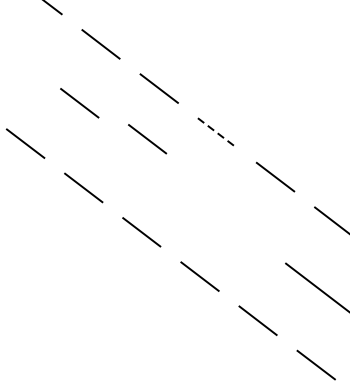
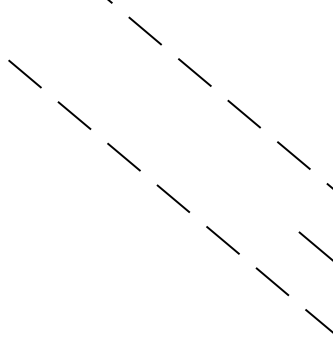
line: (79, 102) -> (123, 81), removed
line: (217, 133) -> (244, 114), dashed -> solid
line: (147, 138) -> (182, 116), removed

